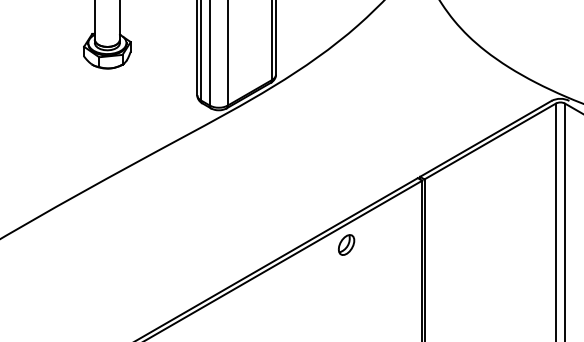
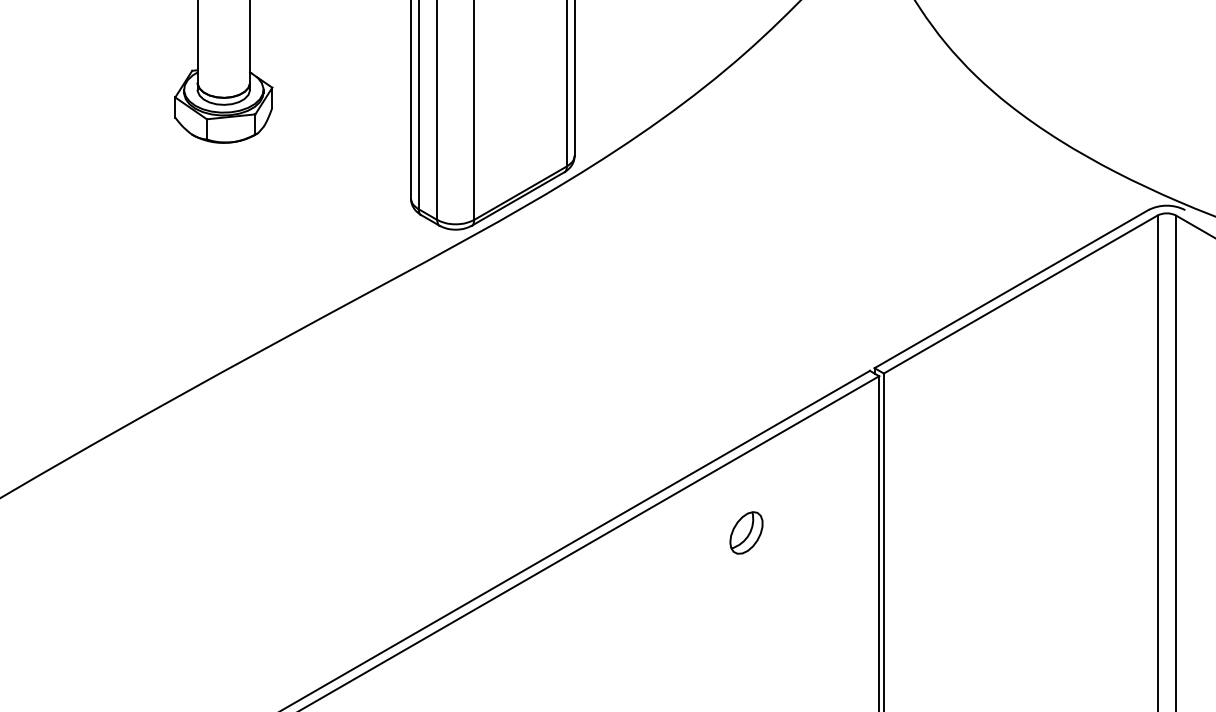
part: (346, 244) -> (746, 531), moved

